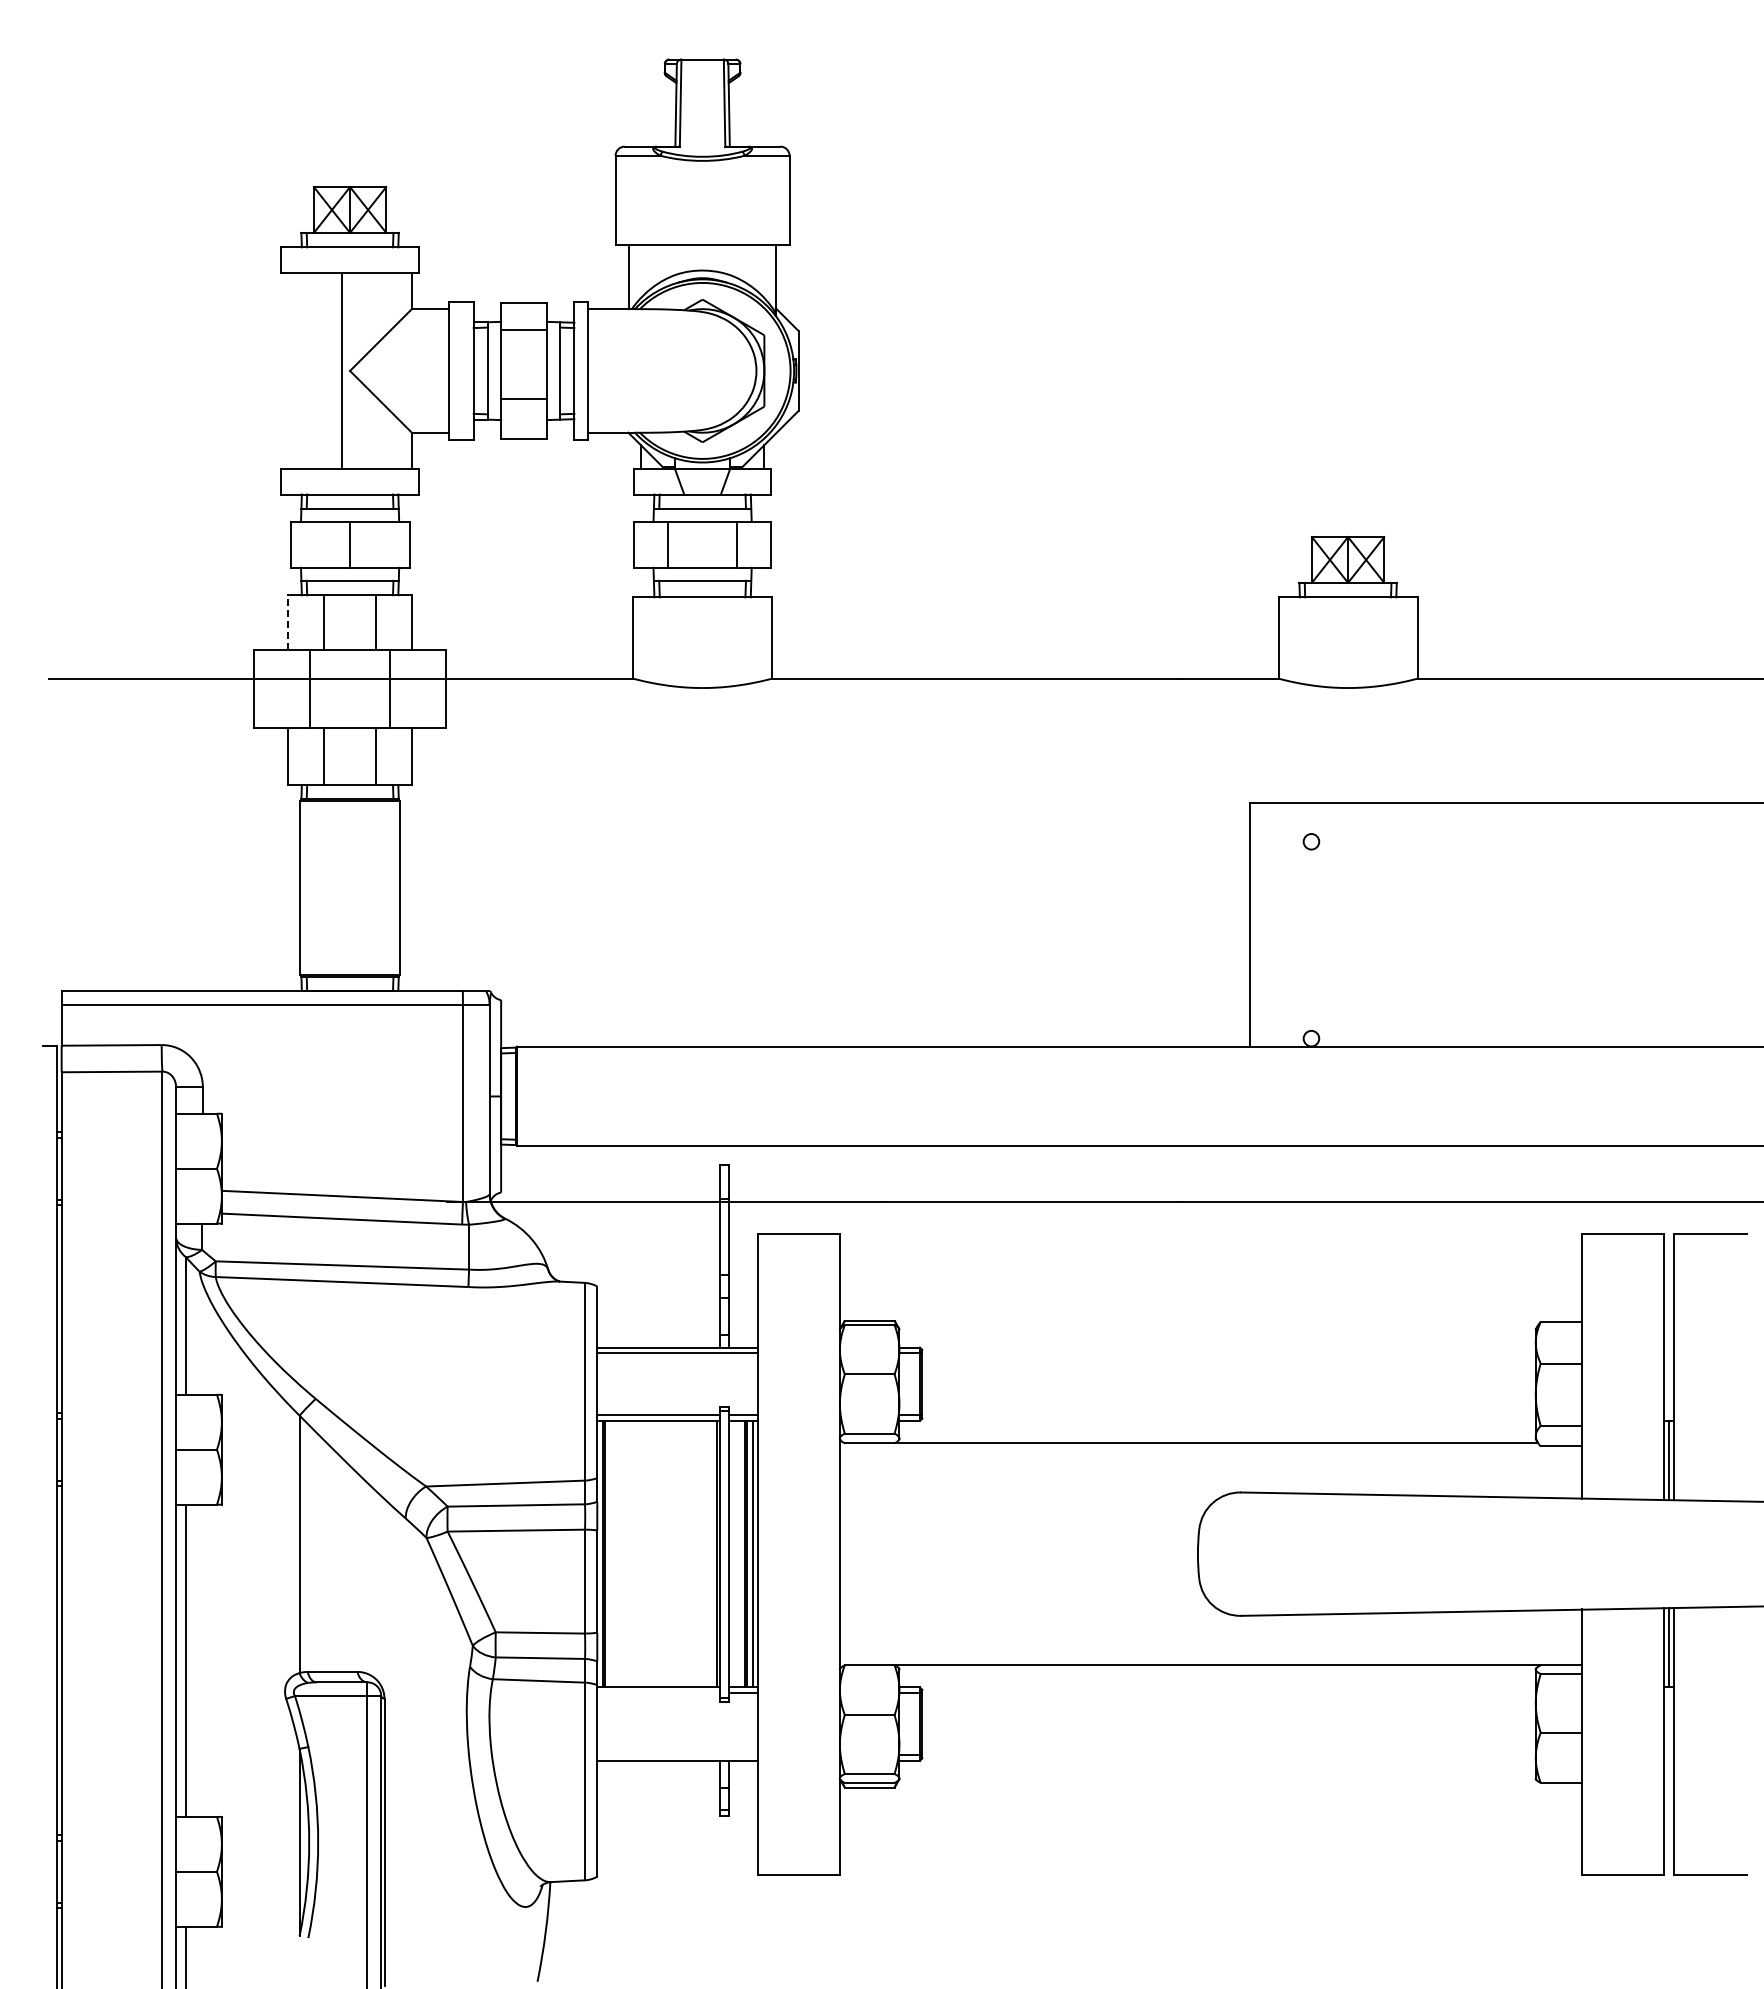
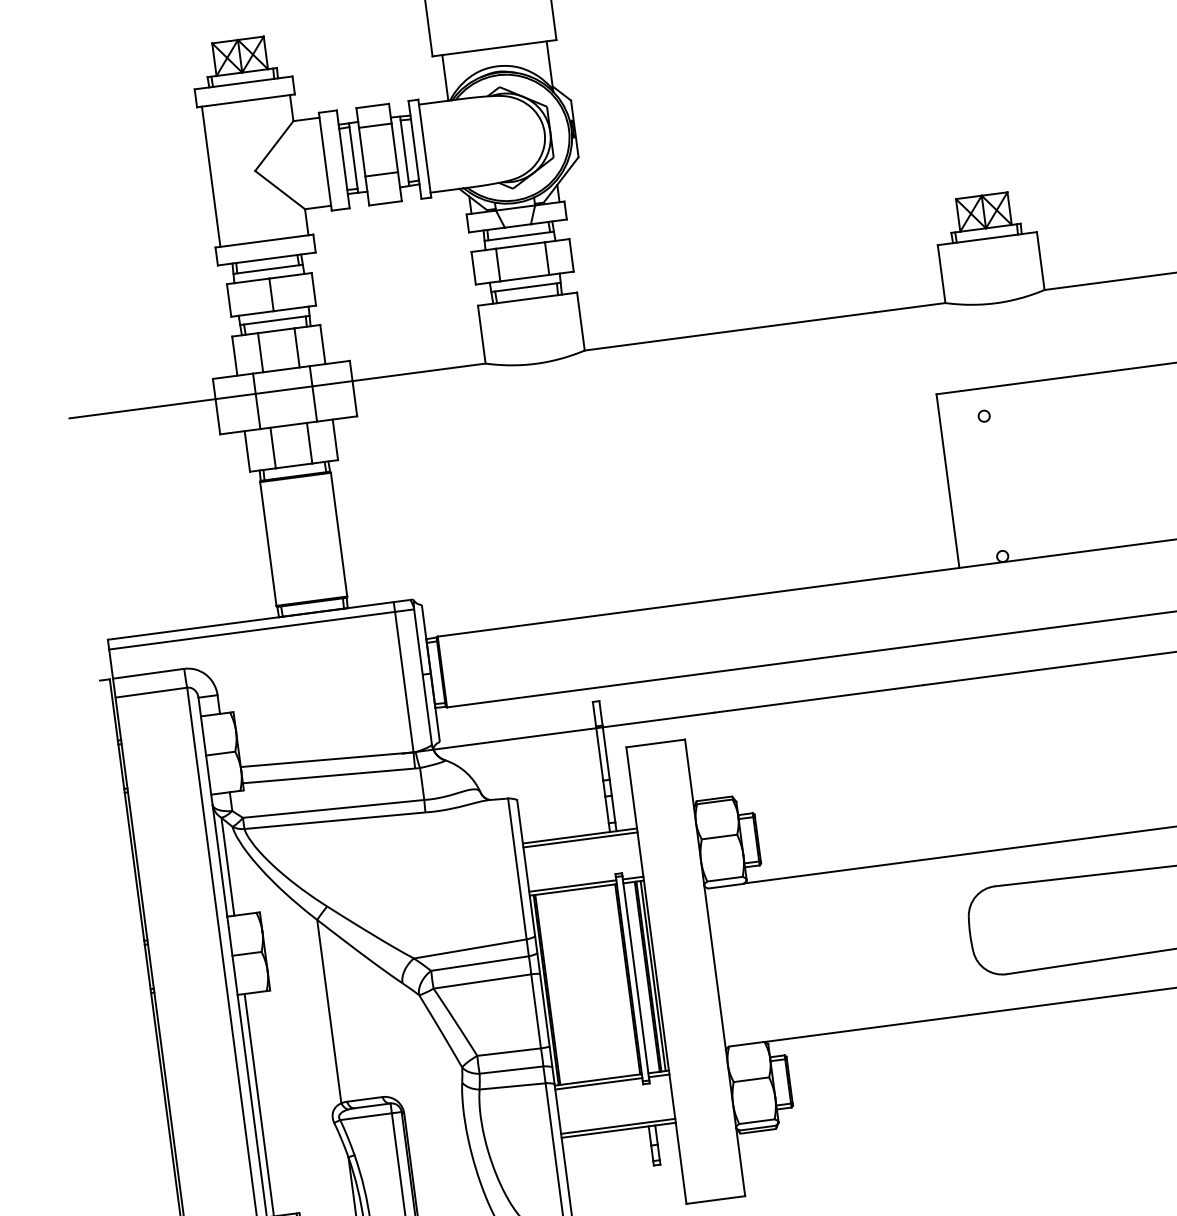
line: (342, 370) -> (211, 176), moved
line: (288, 622) -> (234, 355), dashed -> solid
line: (658, 1692) -> (598, 1083), added
line: (677, 1755) -> (618, 1126), added

